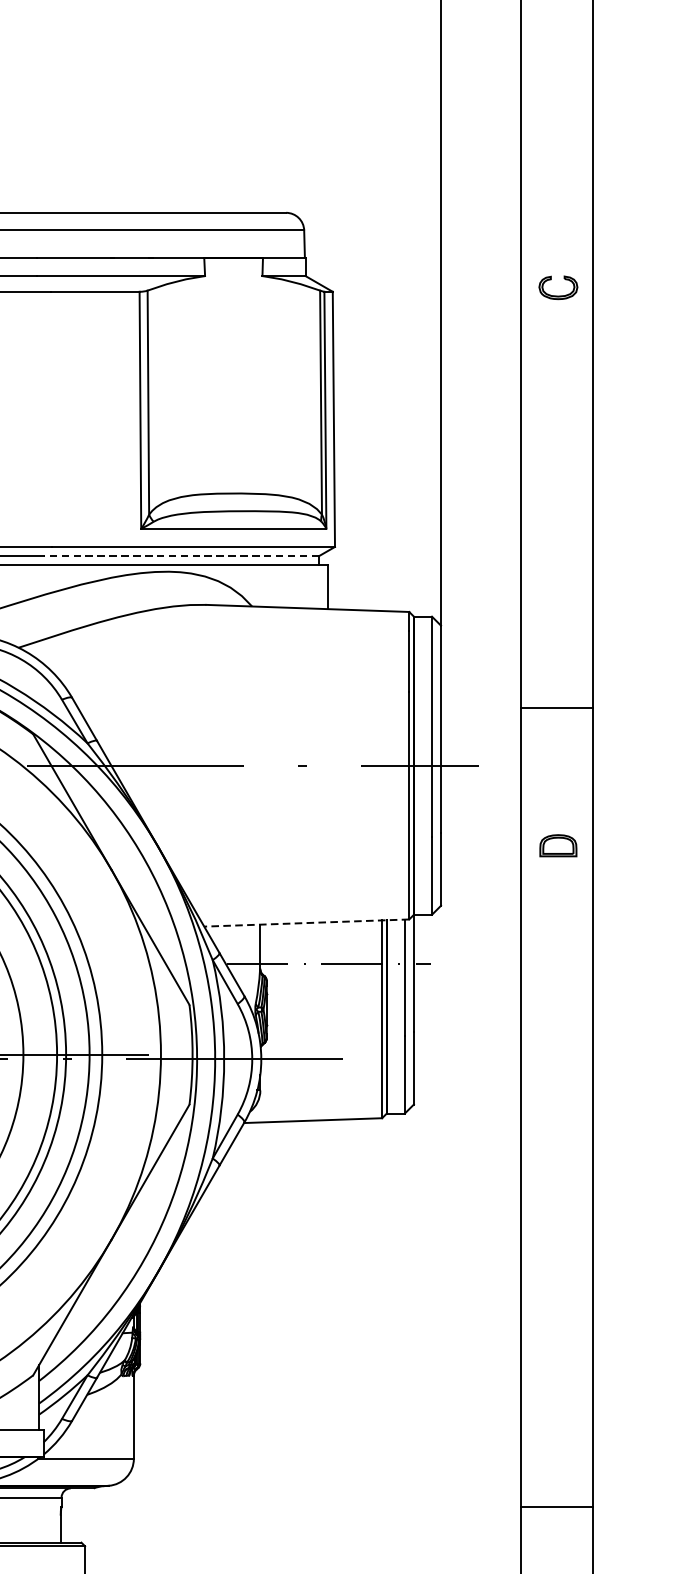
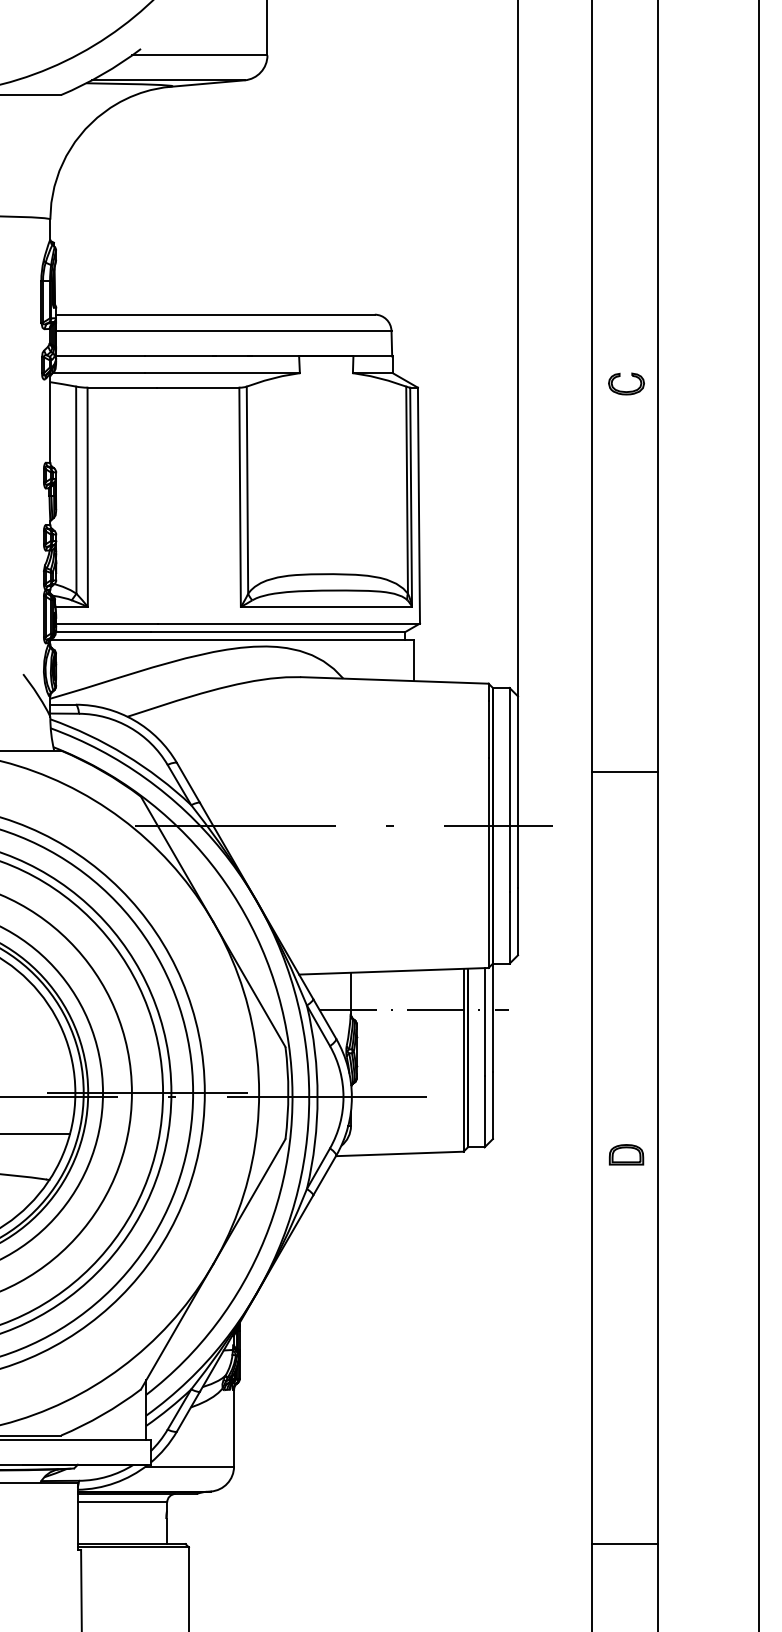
line: (180, 556) -> (277, 632), dashed -> solid
part: (558, 845) -> (626, 1154), moved
line: (306, 923) -> (393, 971), dashed -> solid
line: (556, 1507) -> (624, 1543), moved

